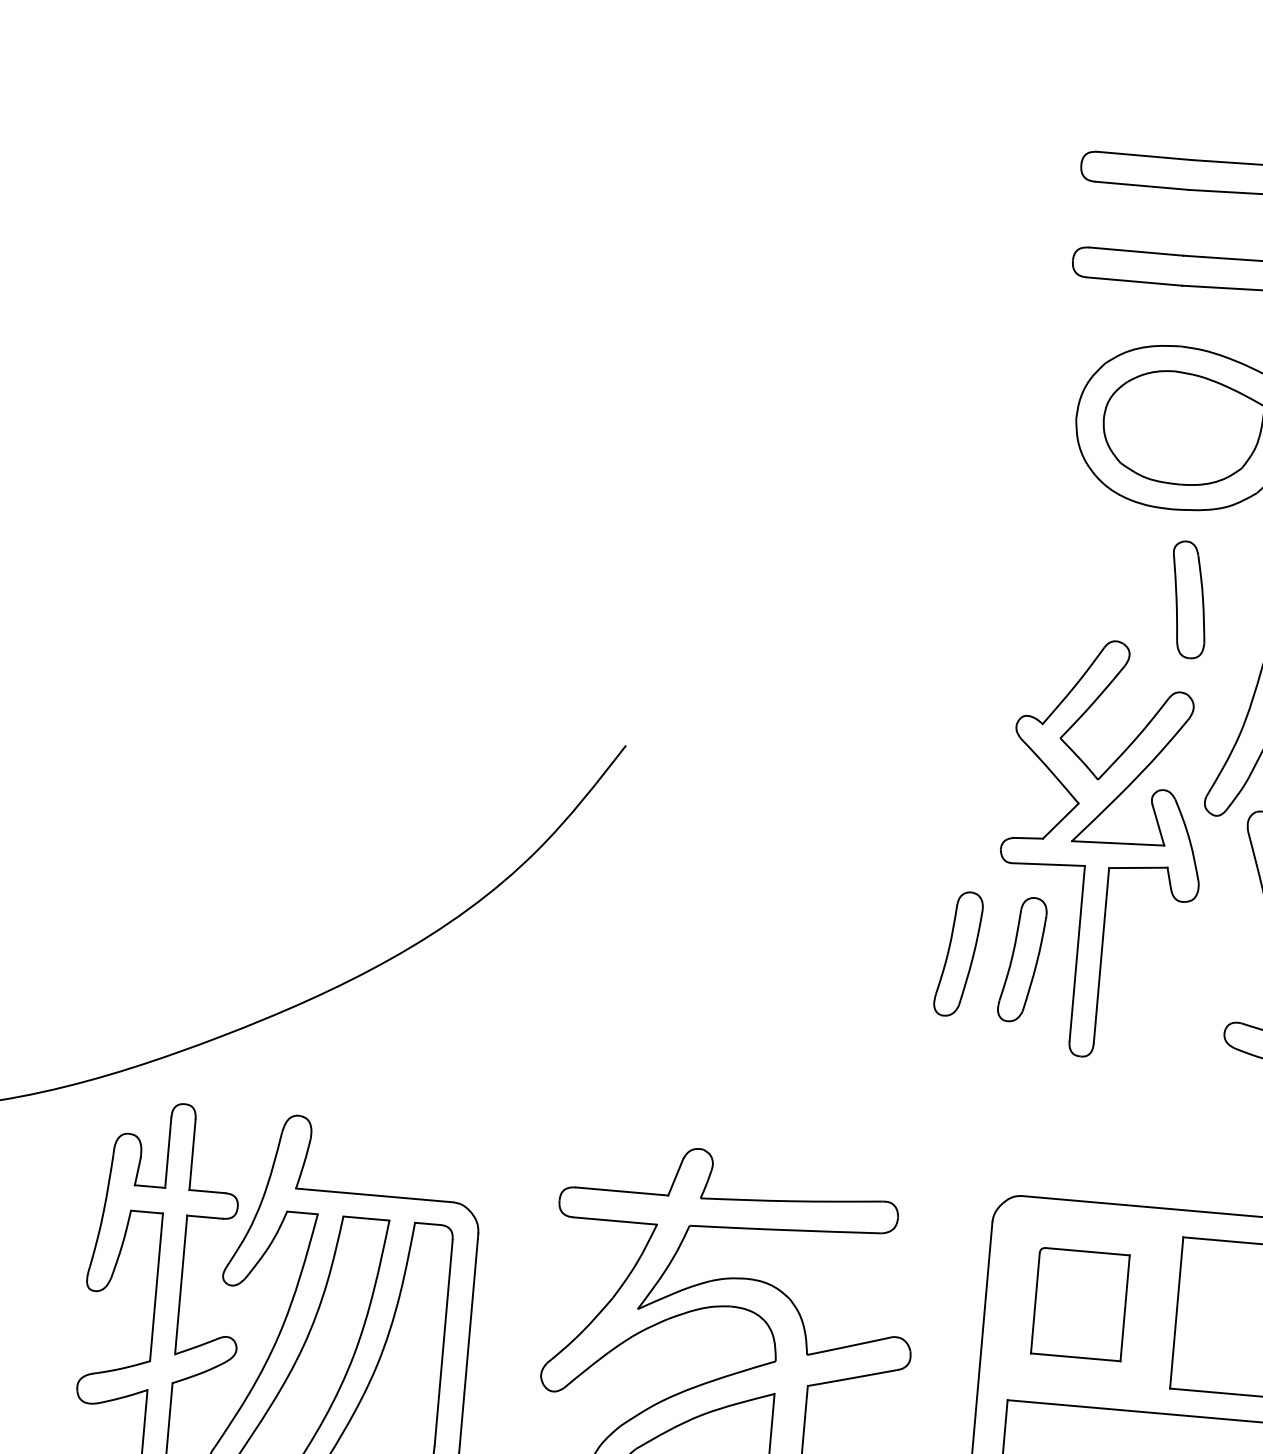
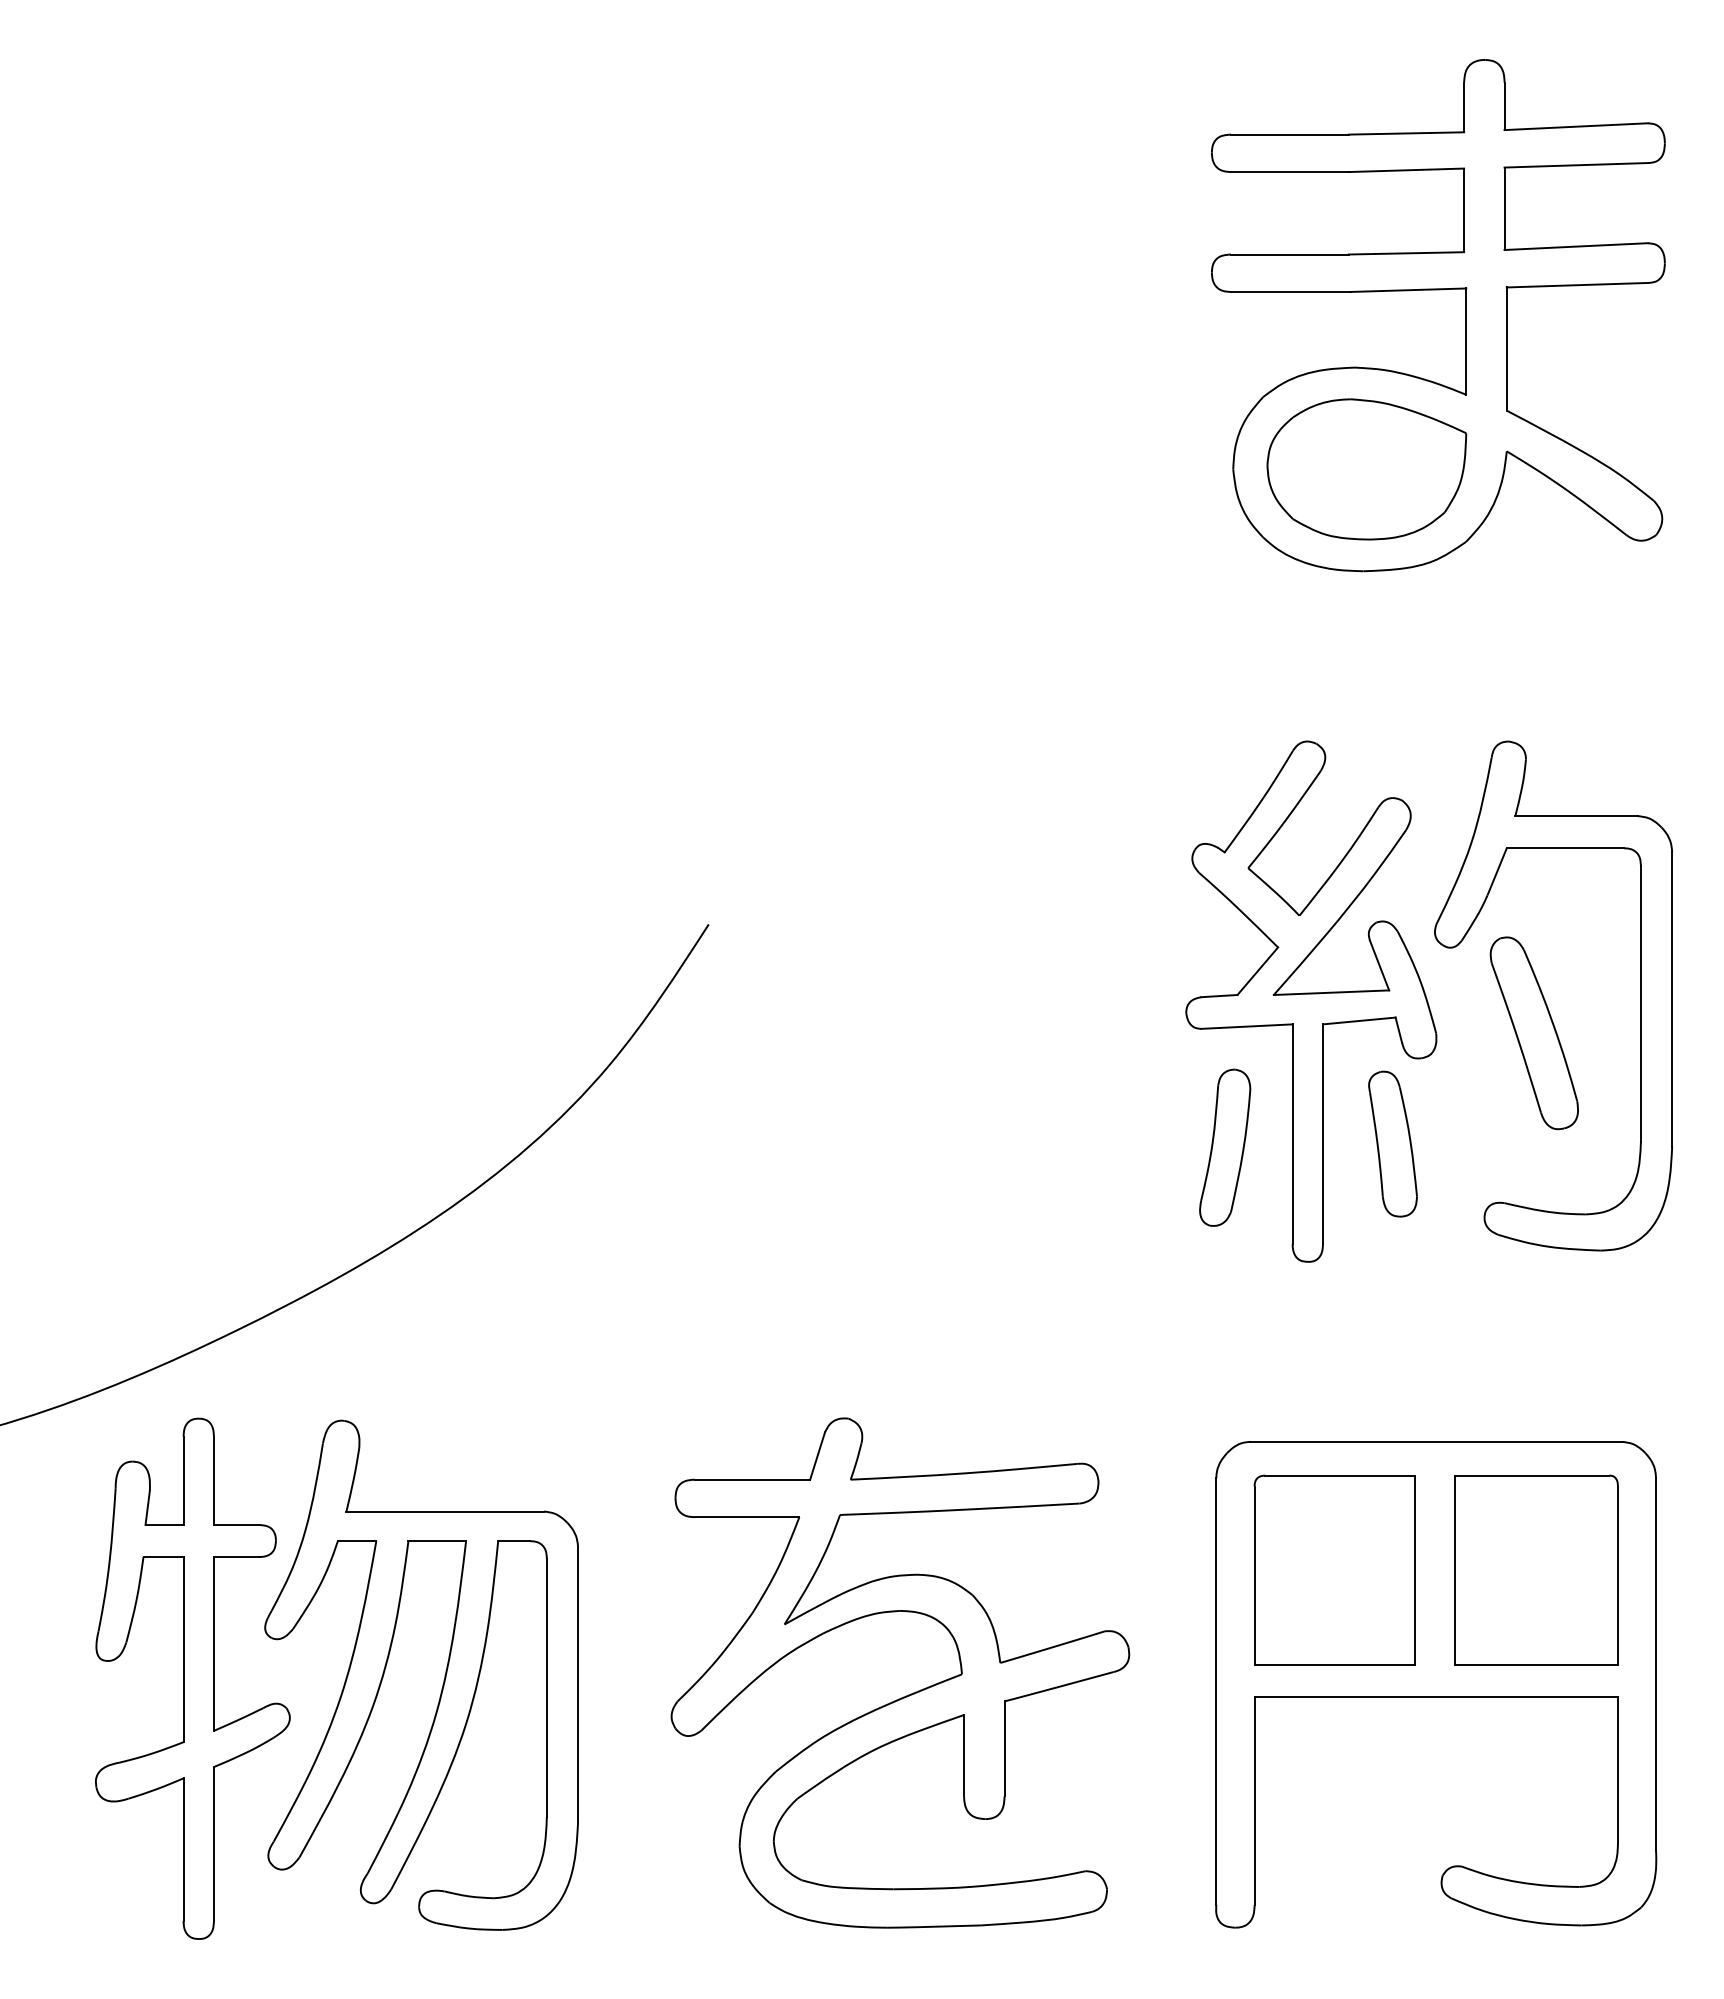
part: (1188, 599) -> (1392, 1143), moved
part: (958, 953) -> (1145, 1147), removed
part: (1080, 1303) -> (1334, 1569), size x1.43

